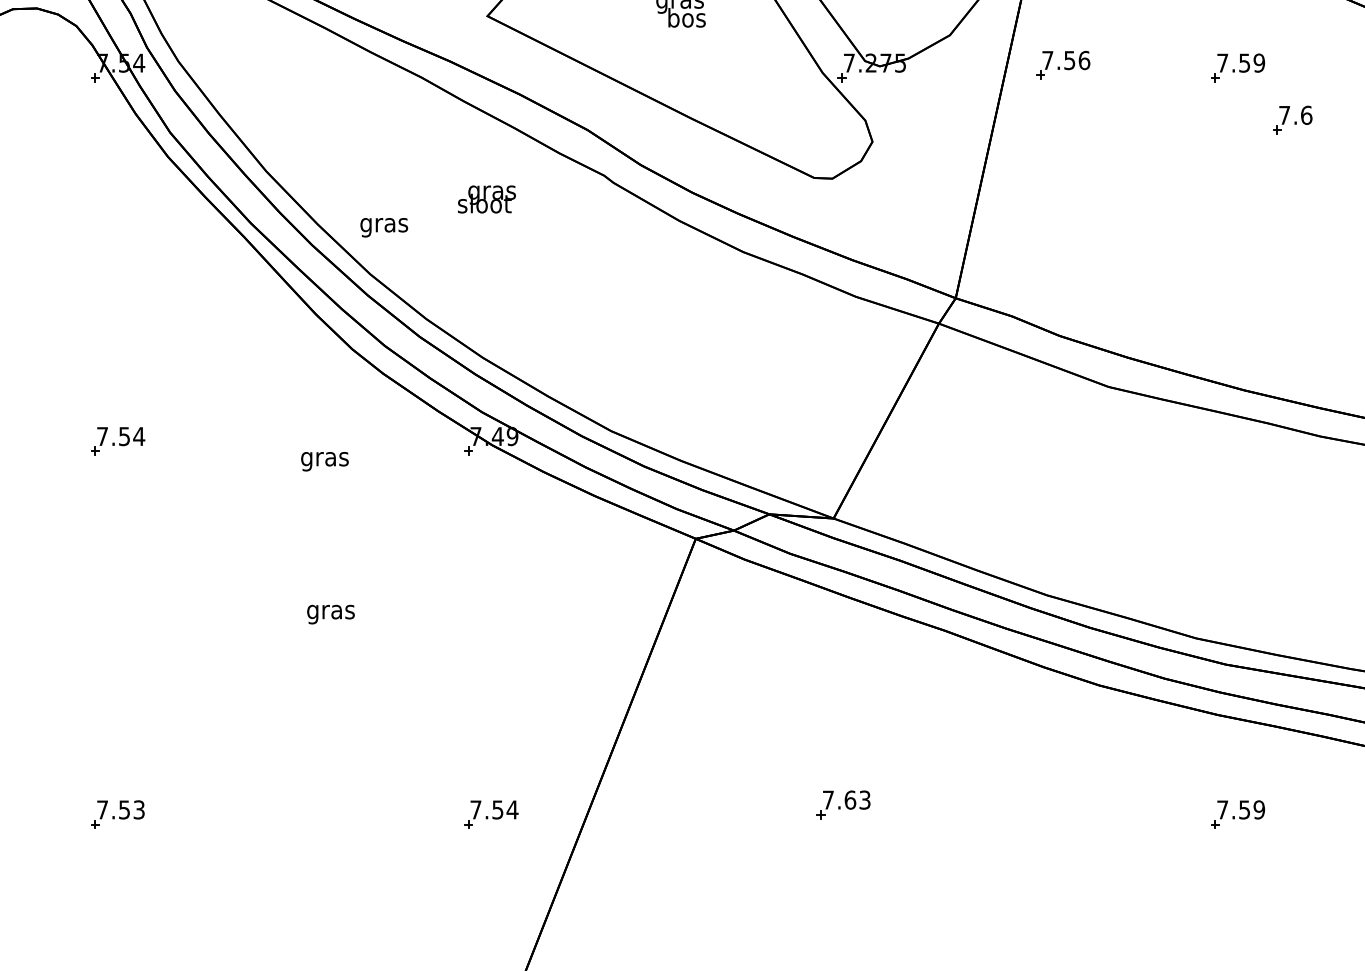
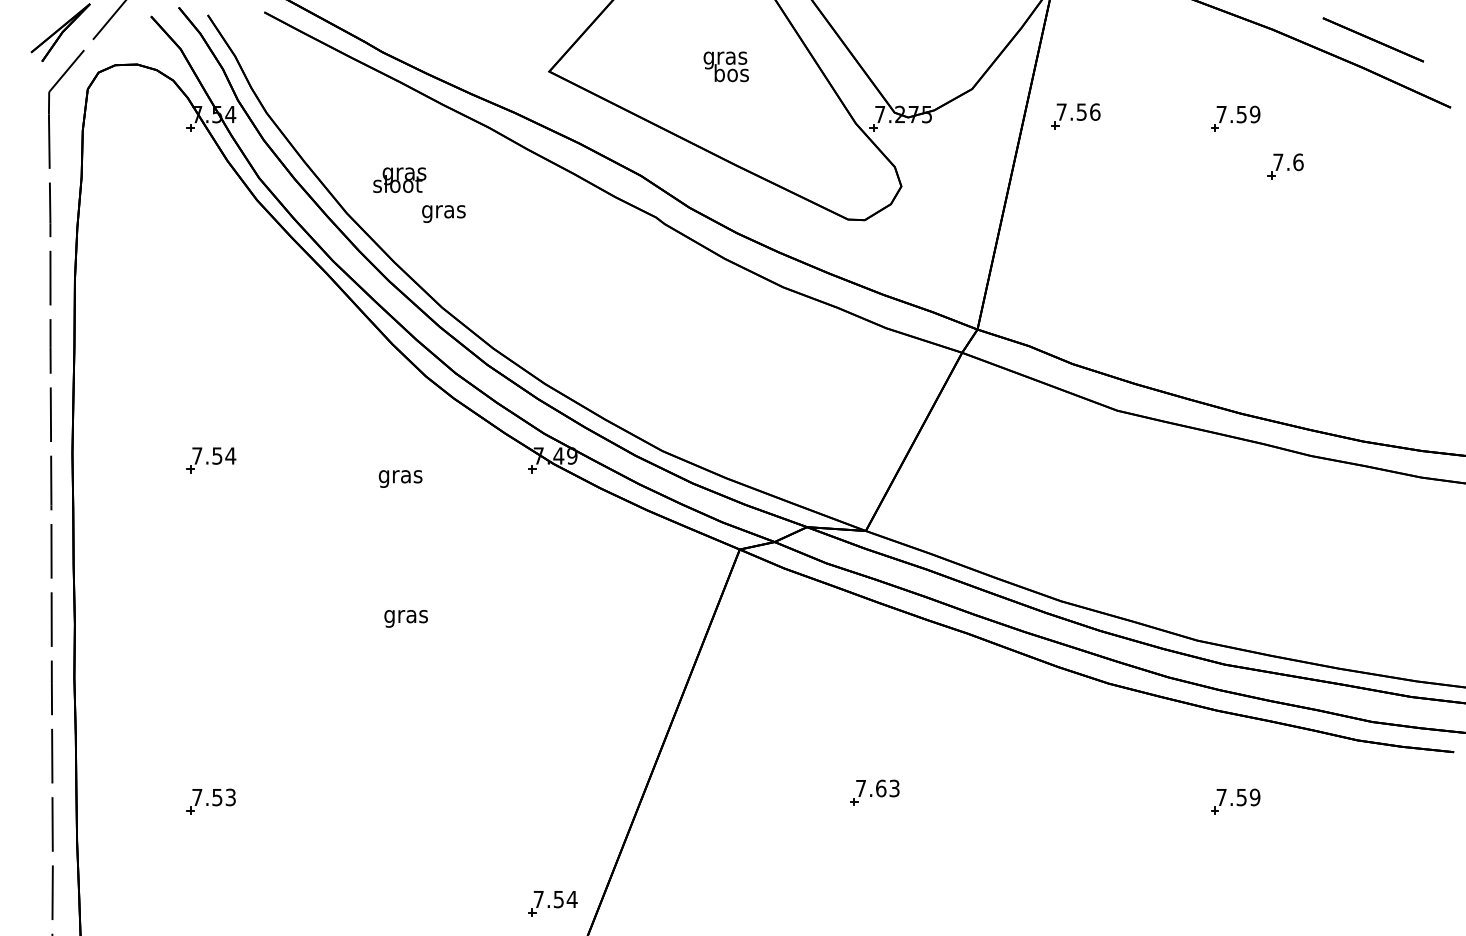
text: (486, 199) -> (399, 180), moved
text: (383, 227) -> (443, 213), moved
part: (490, 814) -> (552, 903), moved

